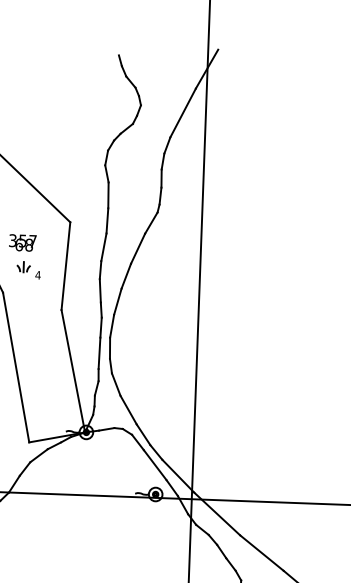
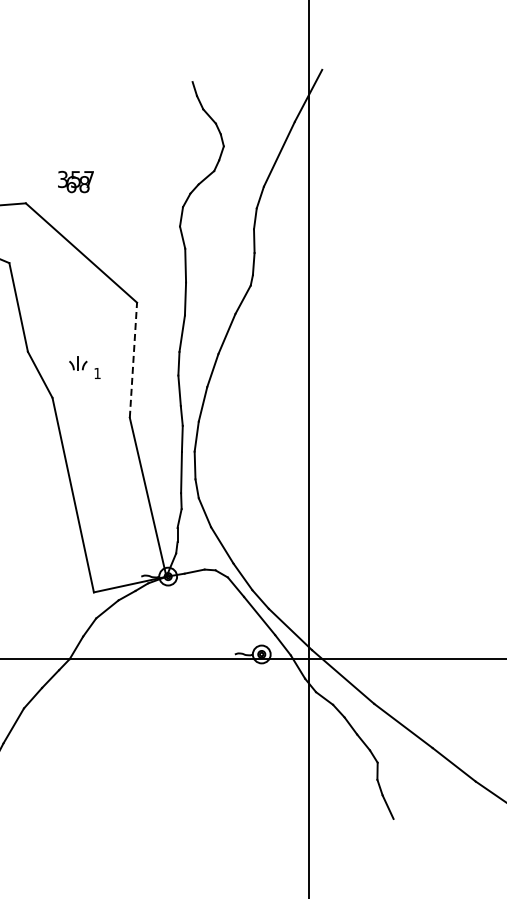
text: (22, 242) -> (75, 181), moved
line: (65, 266) -> (133, 360), solid -> dashed
text: (38, 275) -> (97, 373), 4 -> 1

